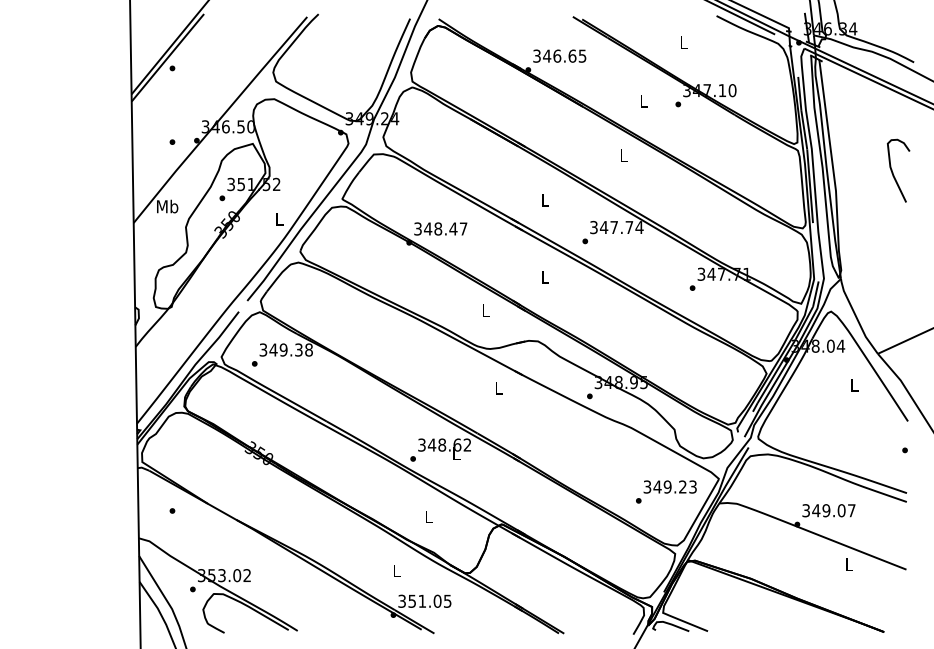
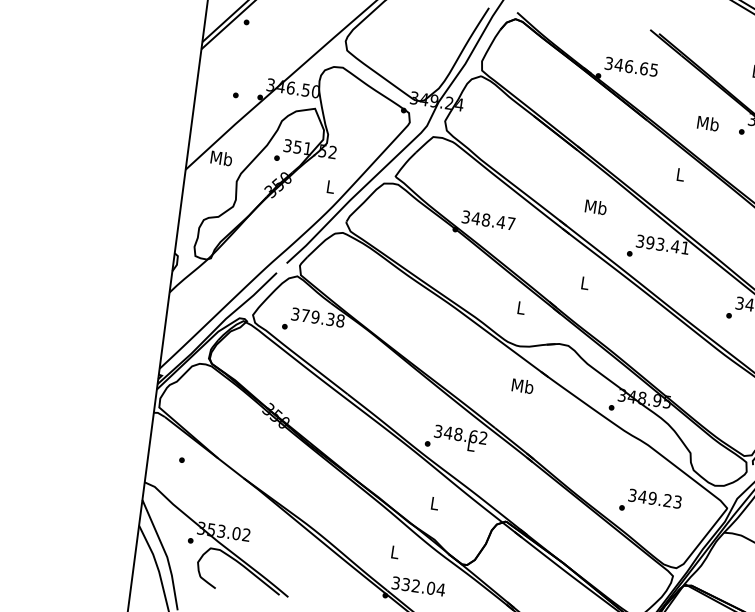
text: (643, 100) -> (707, 122), L -> Mb
text: (544, 199) -> (595, 206), L -> Mb
text: (621, 227) -> (667, 245), 347.74 -> 393.41
text: (273, 349) -> (305, 315), 349.38 -> 379.38
text: (498, 387) -> (522, 385), L -> Mb
text: (666, 491) -> (650, 502), moved
text: (429, 600) -> (423, 586), 351.05 -> 332.04

